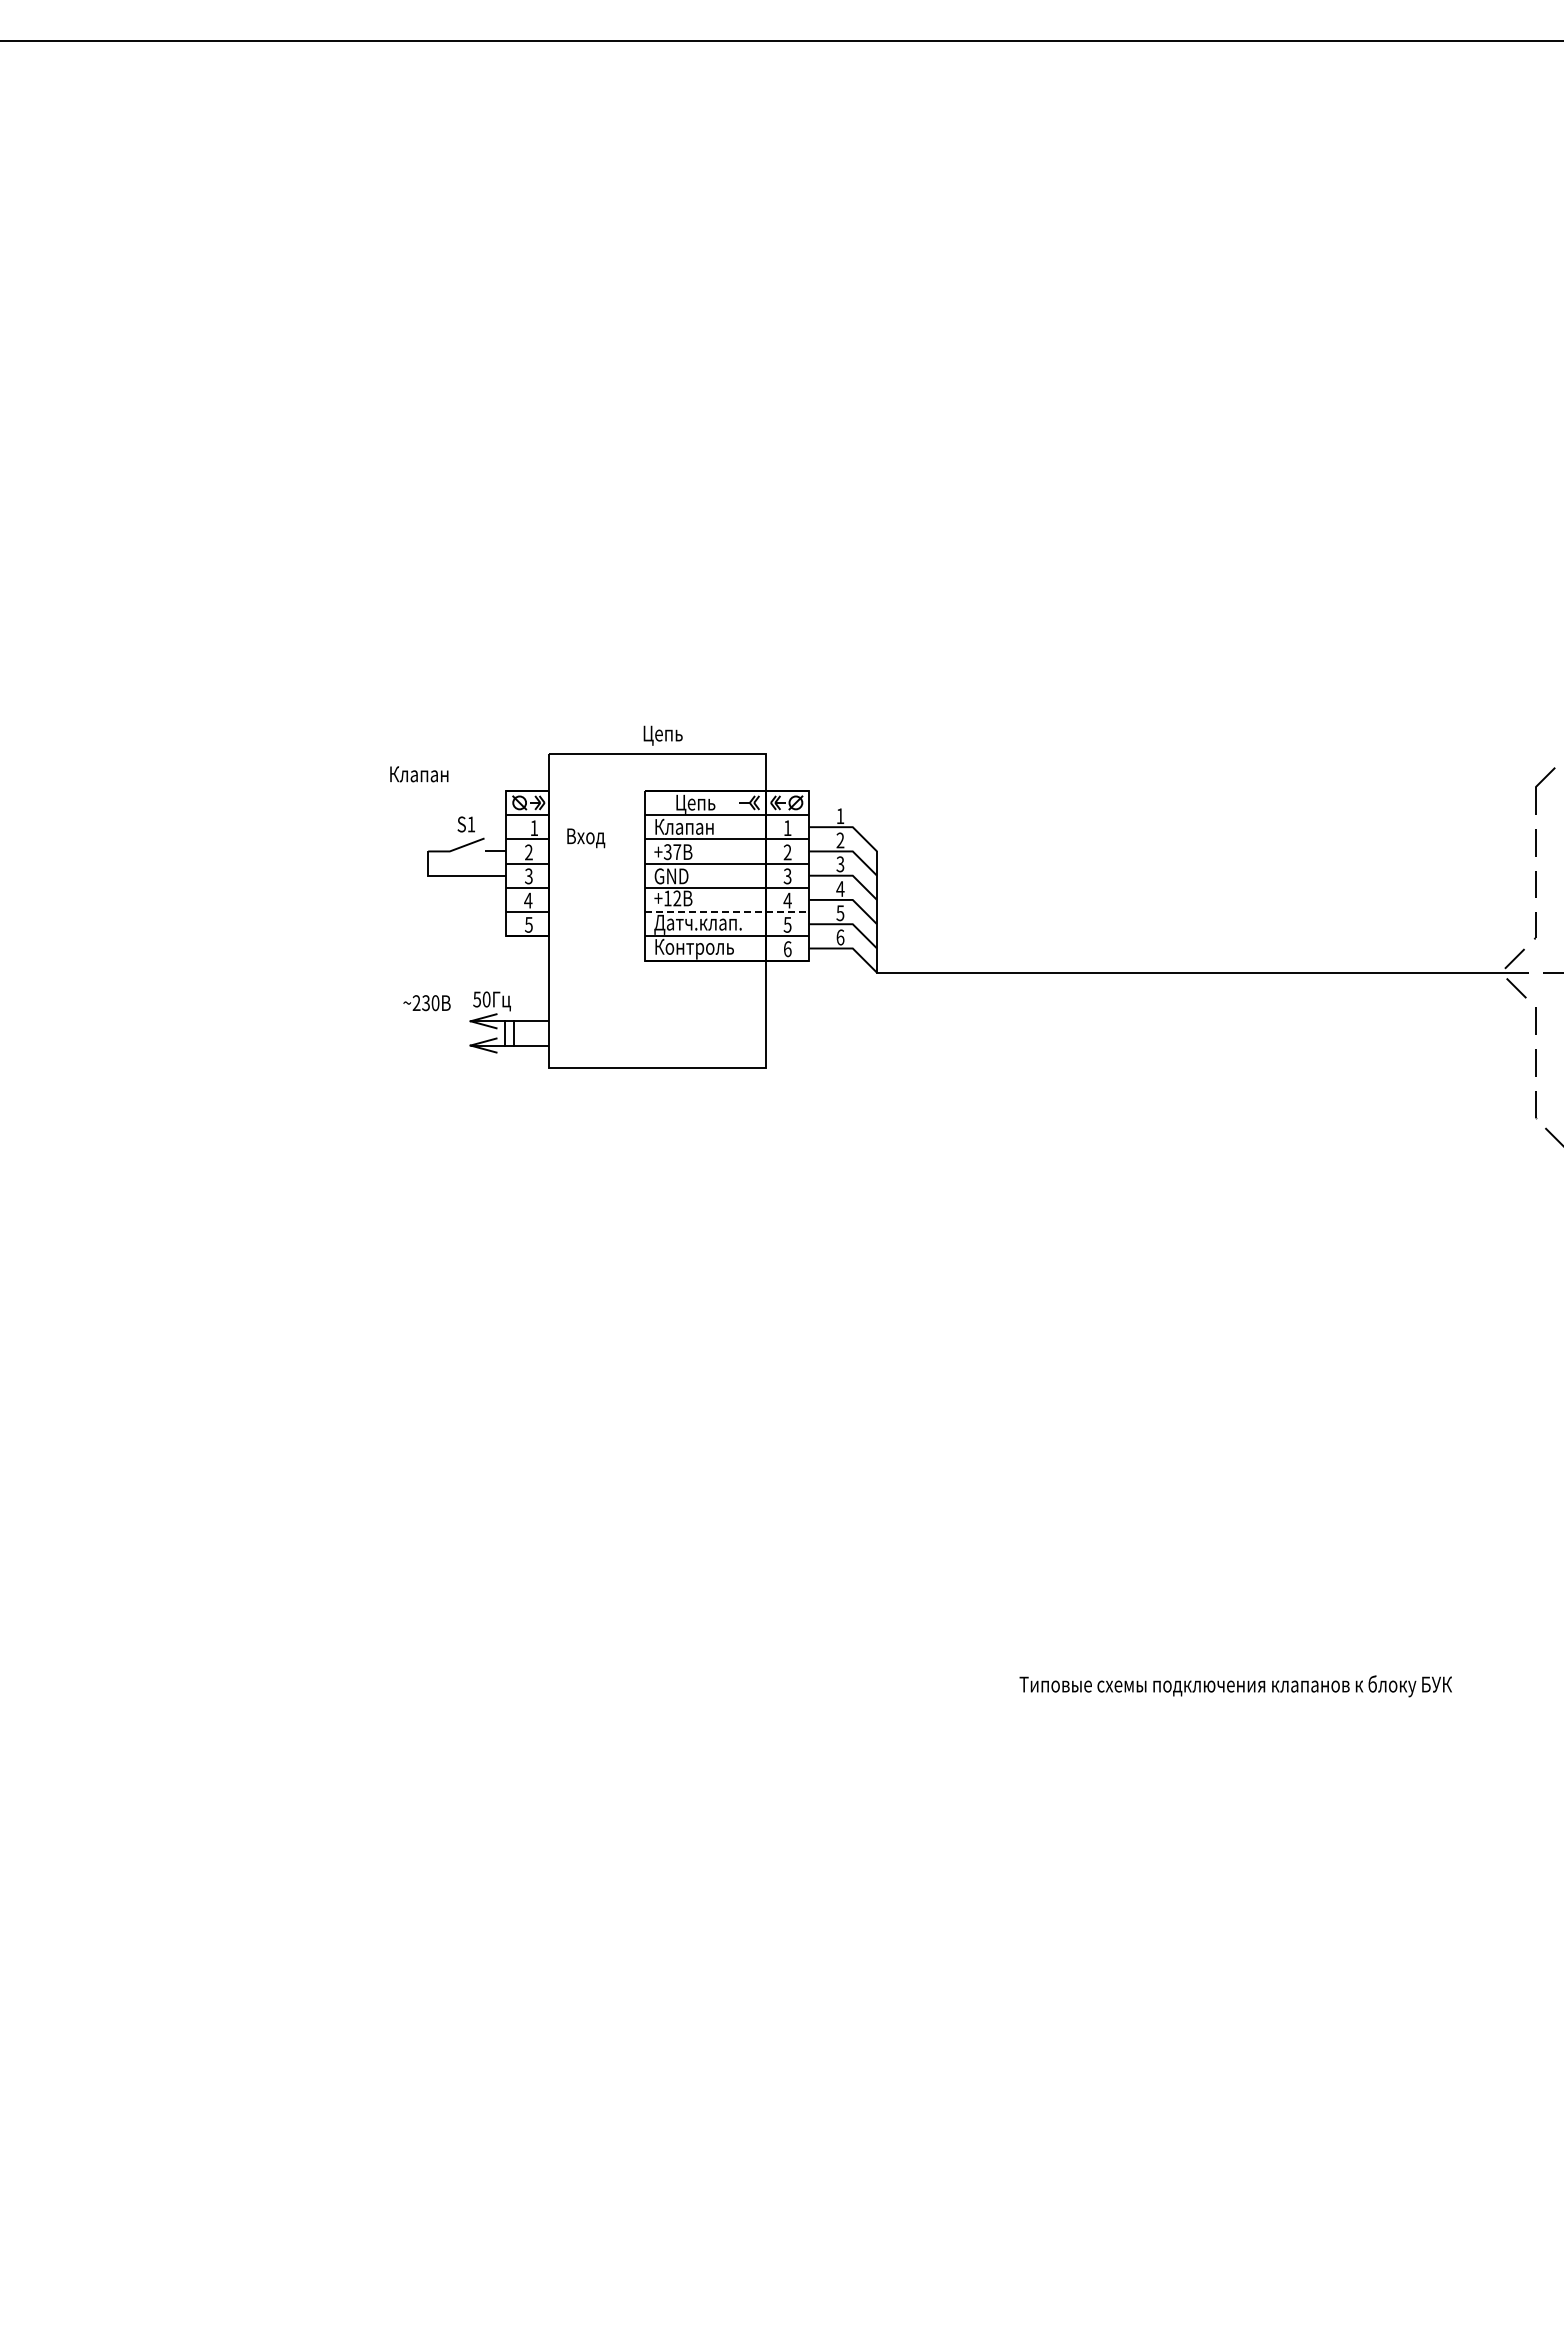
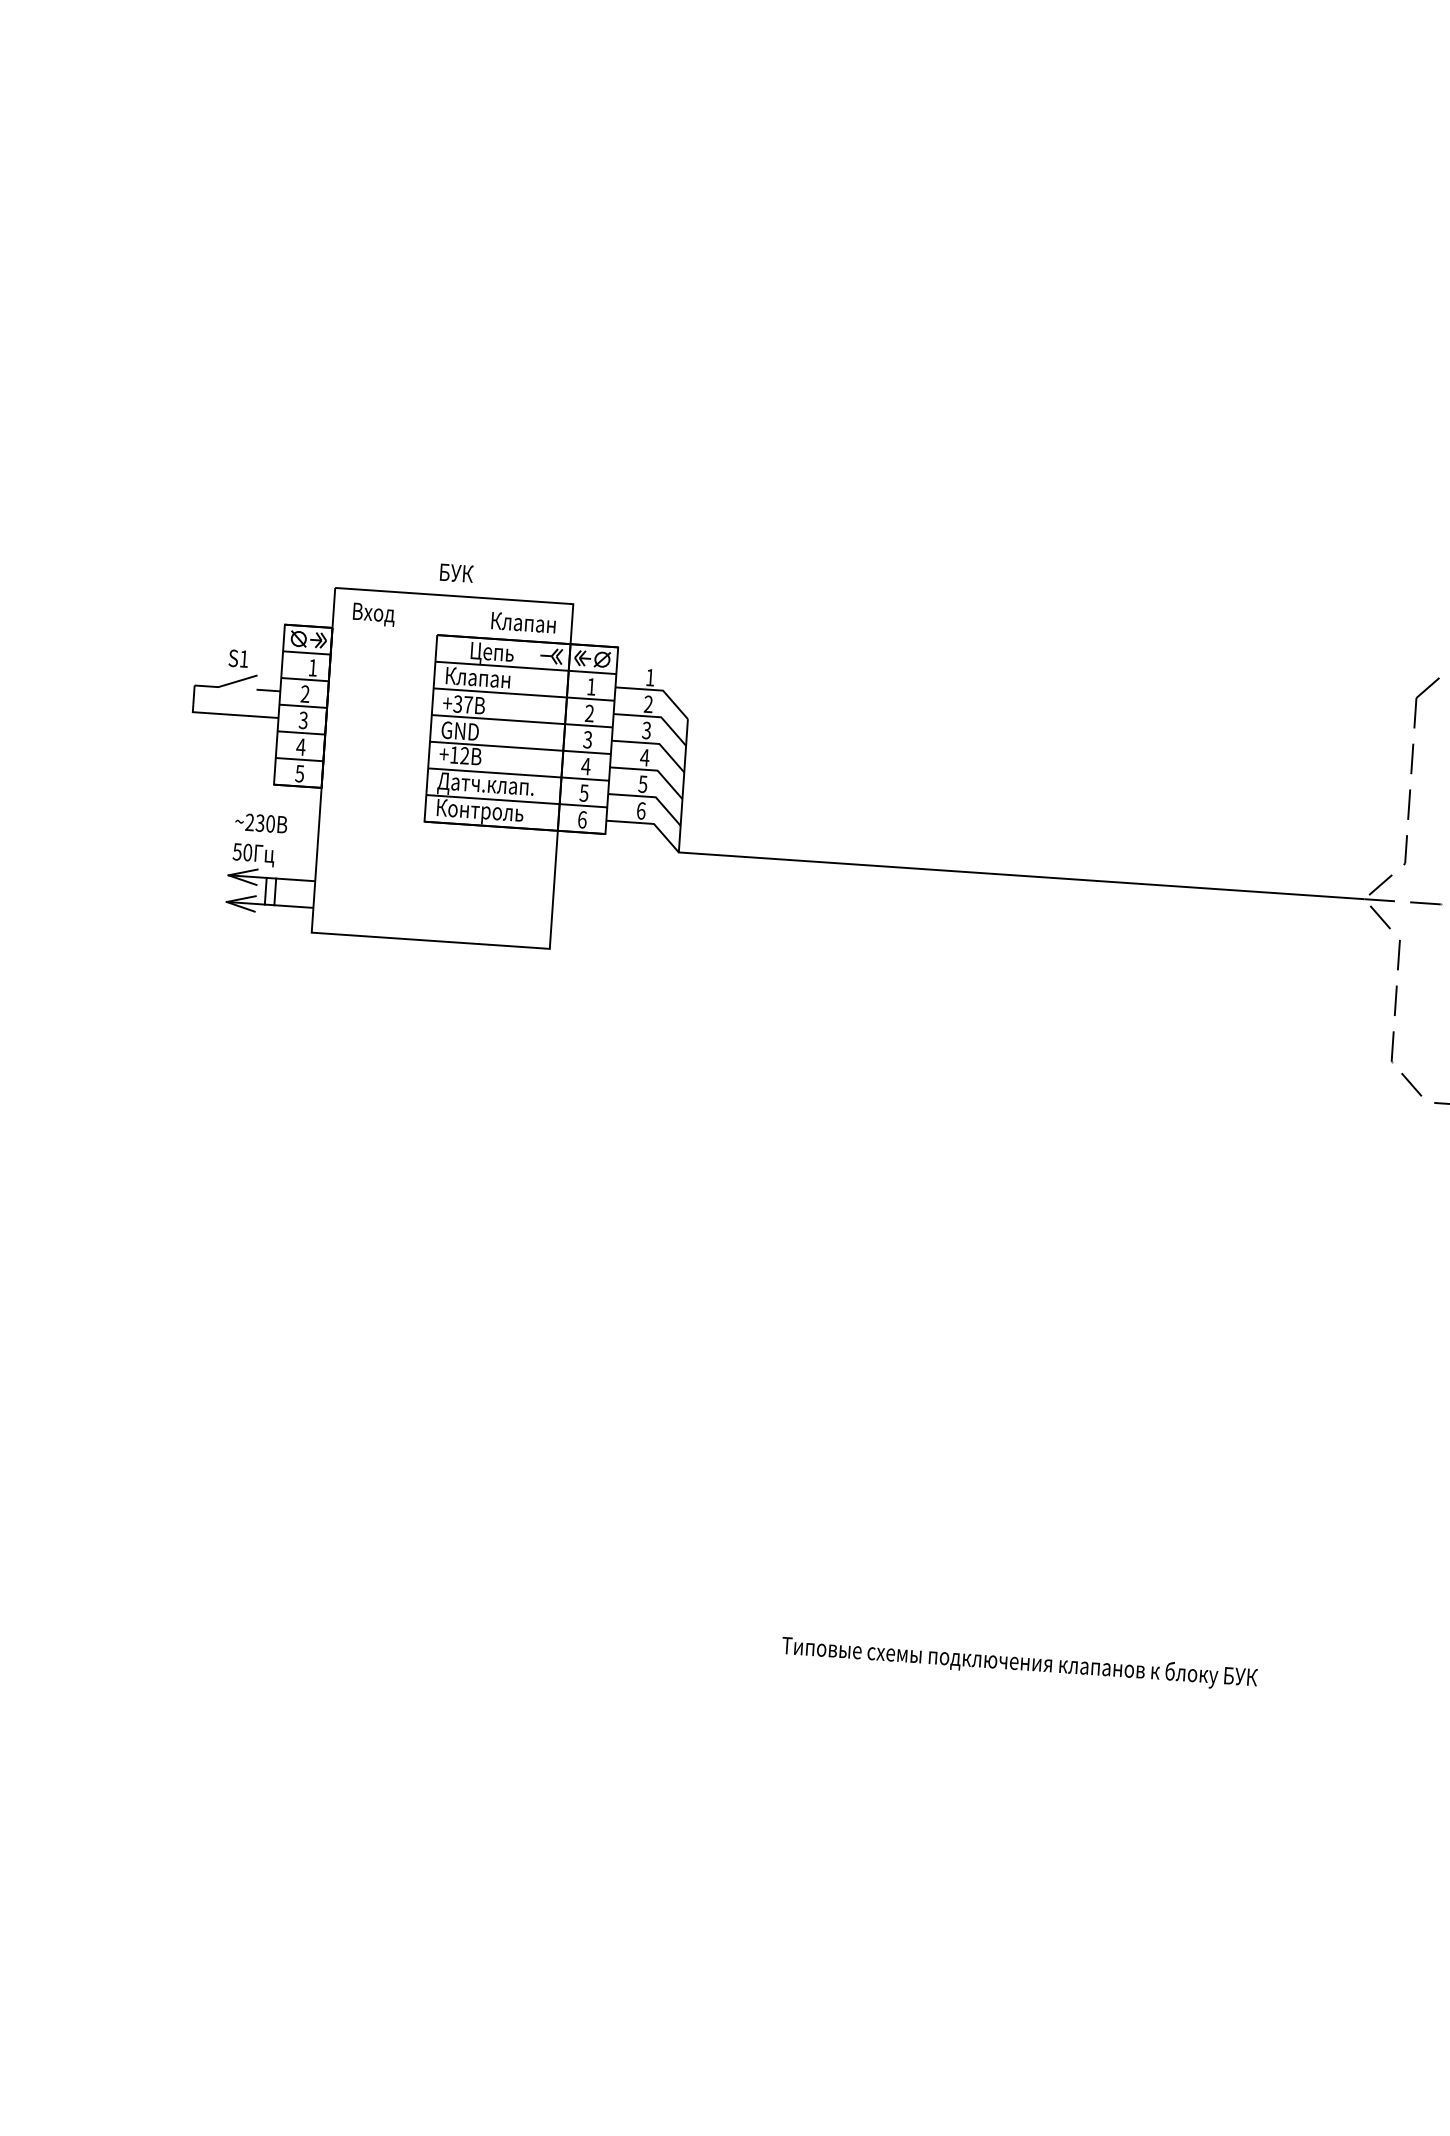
text: (663, 735) -> (461, 575), Цепь -> БУК
text: (419, 774) -> (523, 622), moved
text: (586, 838) -> (374, 615), moved
line: (727, 912) -> (519, 775), dashed -> solid
text: (426, 1003) -> (260, 823), moved

